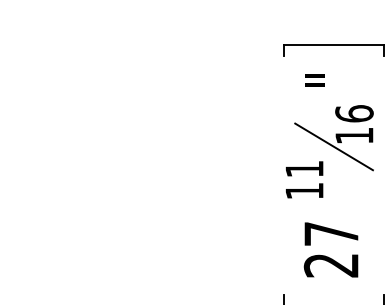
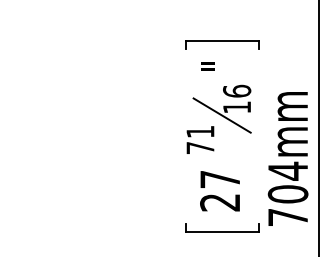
text: (304, 190) -> (200, 147), 11 -> 71

